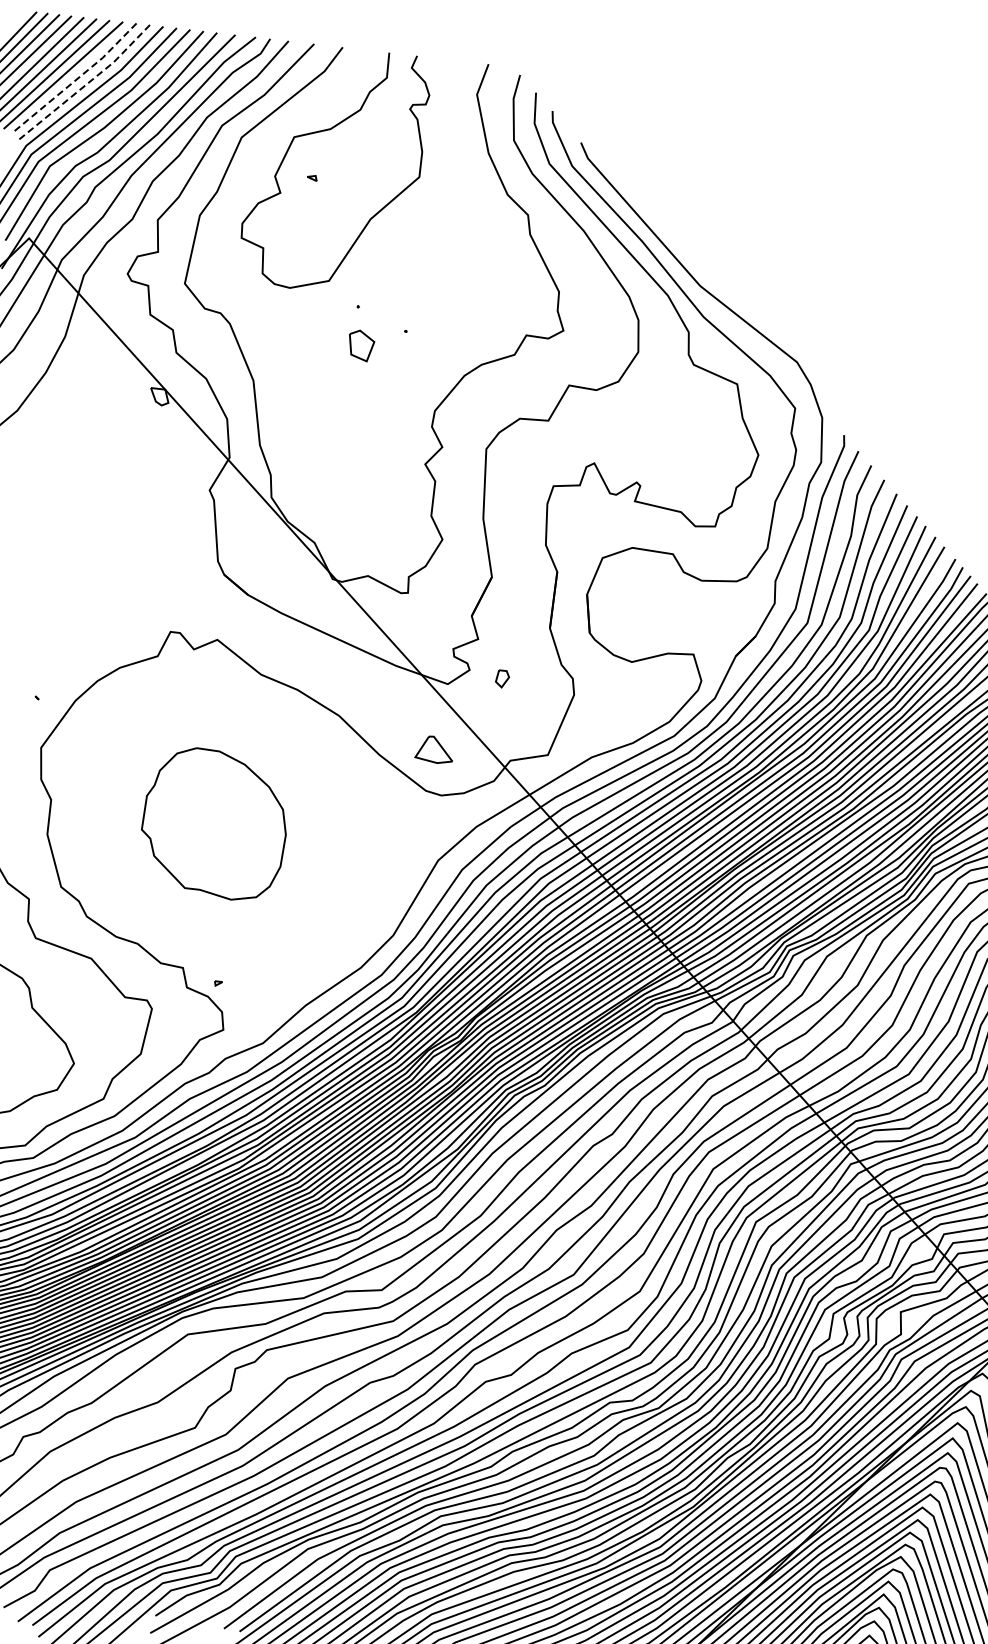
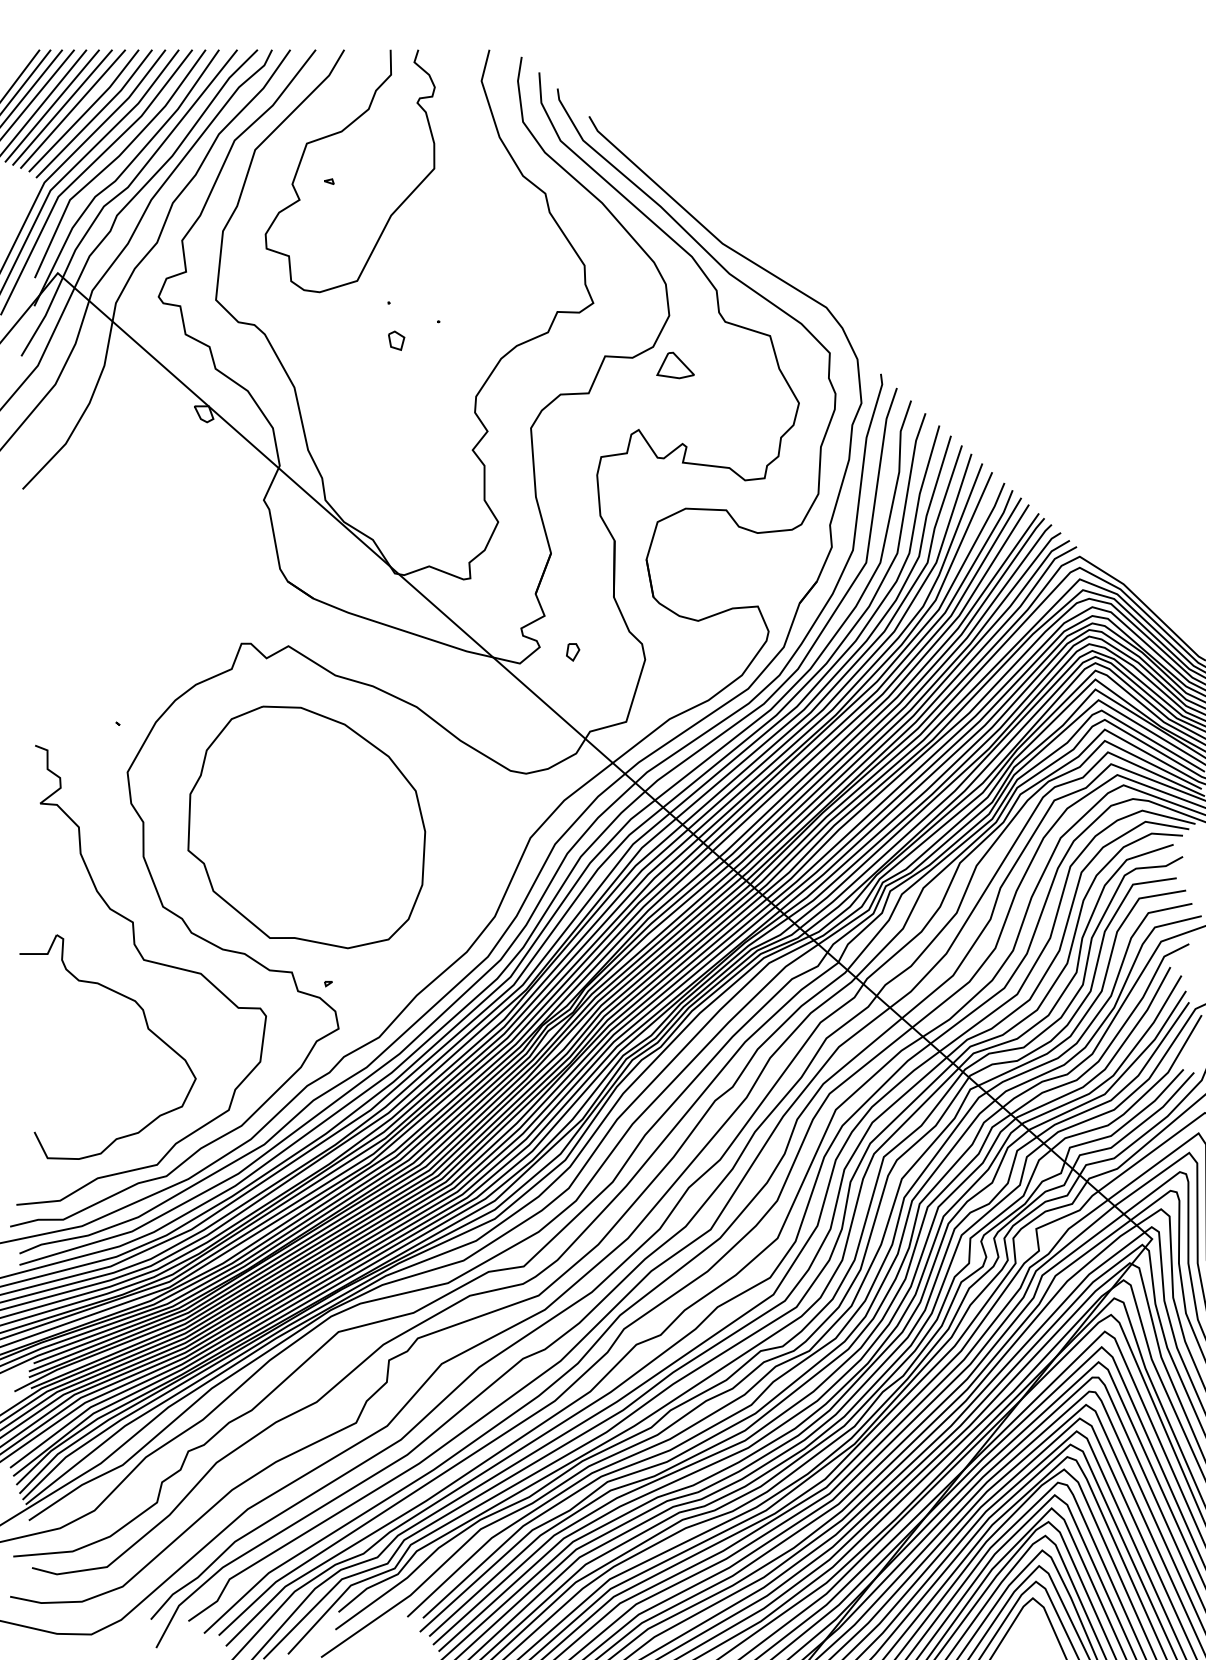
line: (75, 80) -> (85, 112), dashed -> solid
line: (86, 84) -> (96, 115), dashed -> solid
part: (361, 345) -> (396, 340), size x0.62
part: (434, 749) -> (675, 365), moved
part: (214, 824) -> (306, 827), size x1.67

